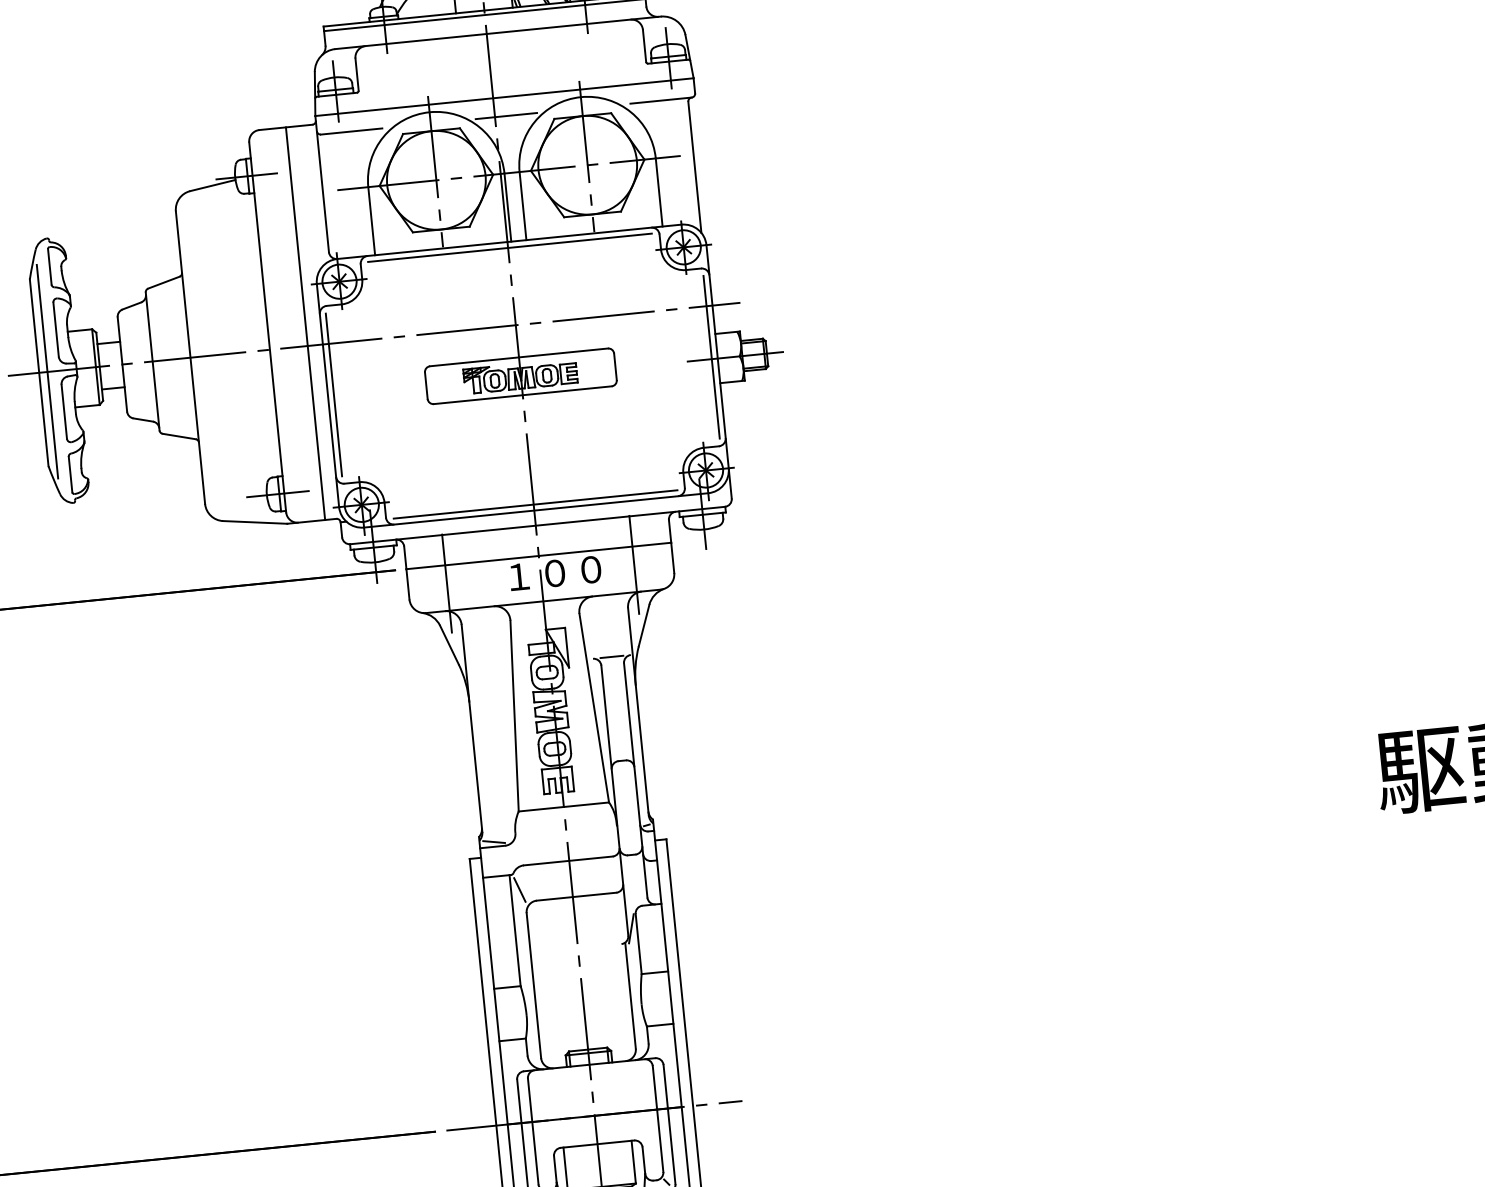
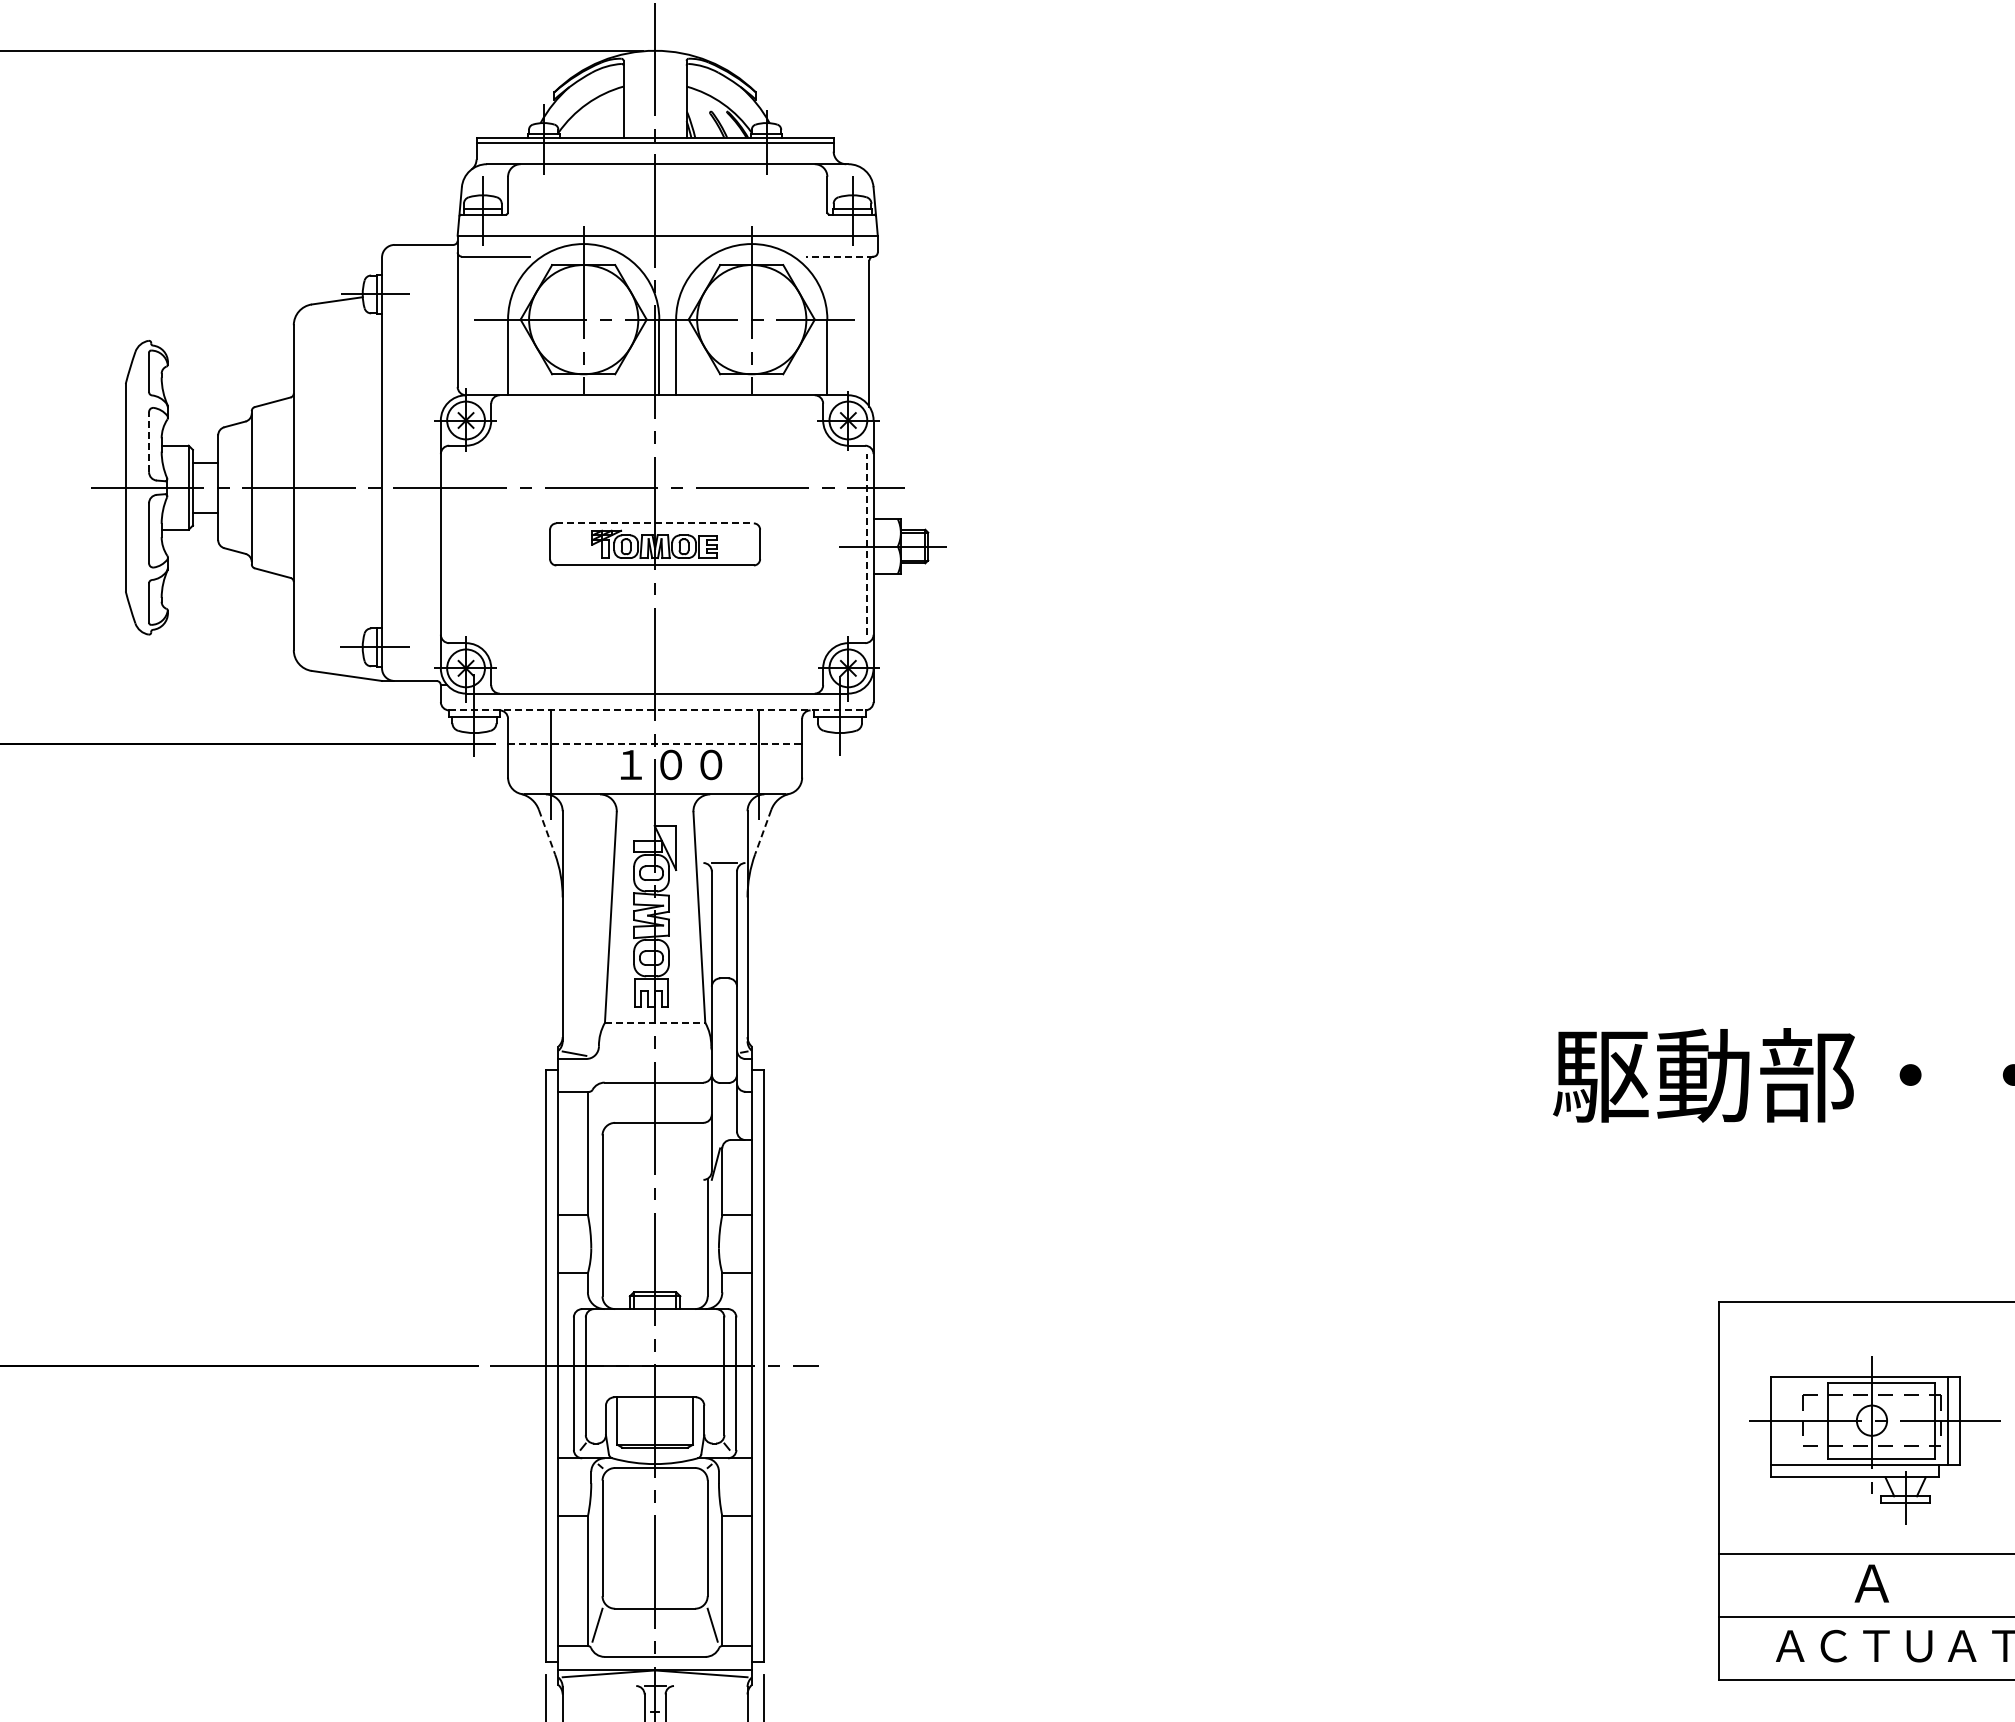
line: (661, 100) -> (839, 256), solid -> dashed
line: (506, 115) -> (667, 256), removed
line: (509, 247) -> (656, 401), removed
line: (305, 323) -> (424, 462), removed
line: (56, 329) -> (149, 441), solid -> dashed
line: (711, 356) -> (866, 543), solid -> dashed
line: (519, 357) -> (655, 523), solid -> dashed
line: (46, 370) -> (134, 486), removed
line: (333, 395) -> (447, 544), removed
line: (534, 504) -> (656, 686), removed
line: (537, 525) -> (657, 710), solid -> dashed
line: (539, 556) -> (655, 744), solid -> dashed
line: (644, 625) -> (763, 832), solid -> dashed
line: (449, 645) -> (547, 832), solid -> dashed
line: (564, 806) -> (655, 1022), solid -> dashed
line: (519, 889) -> (597, 1108), removed

